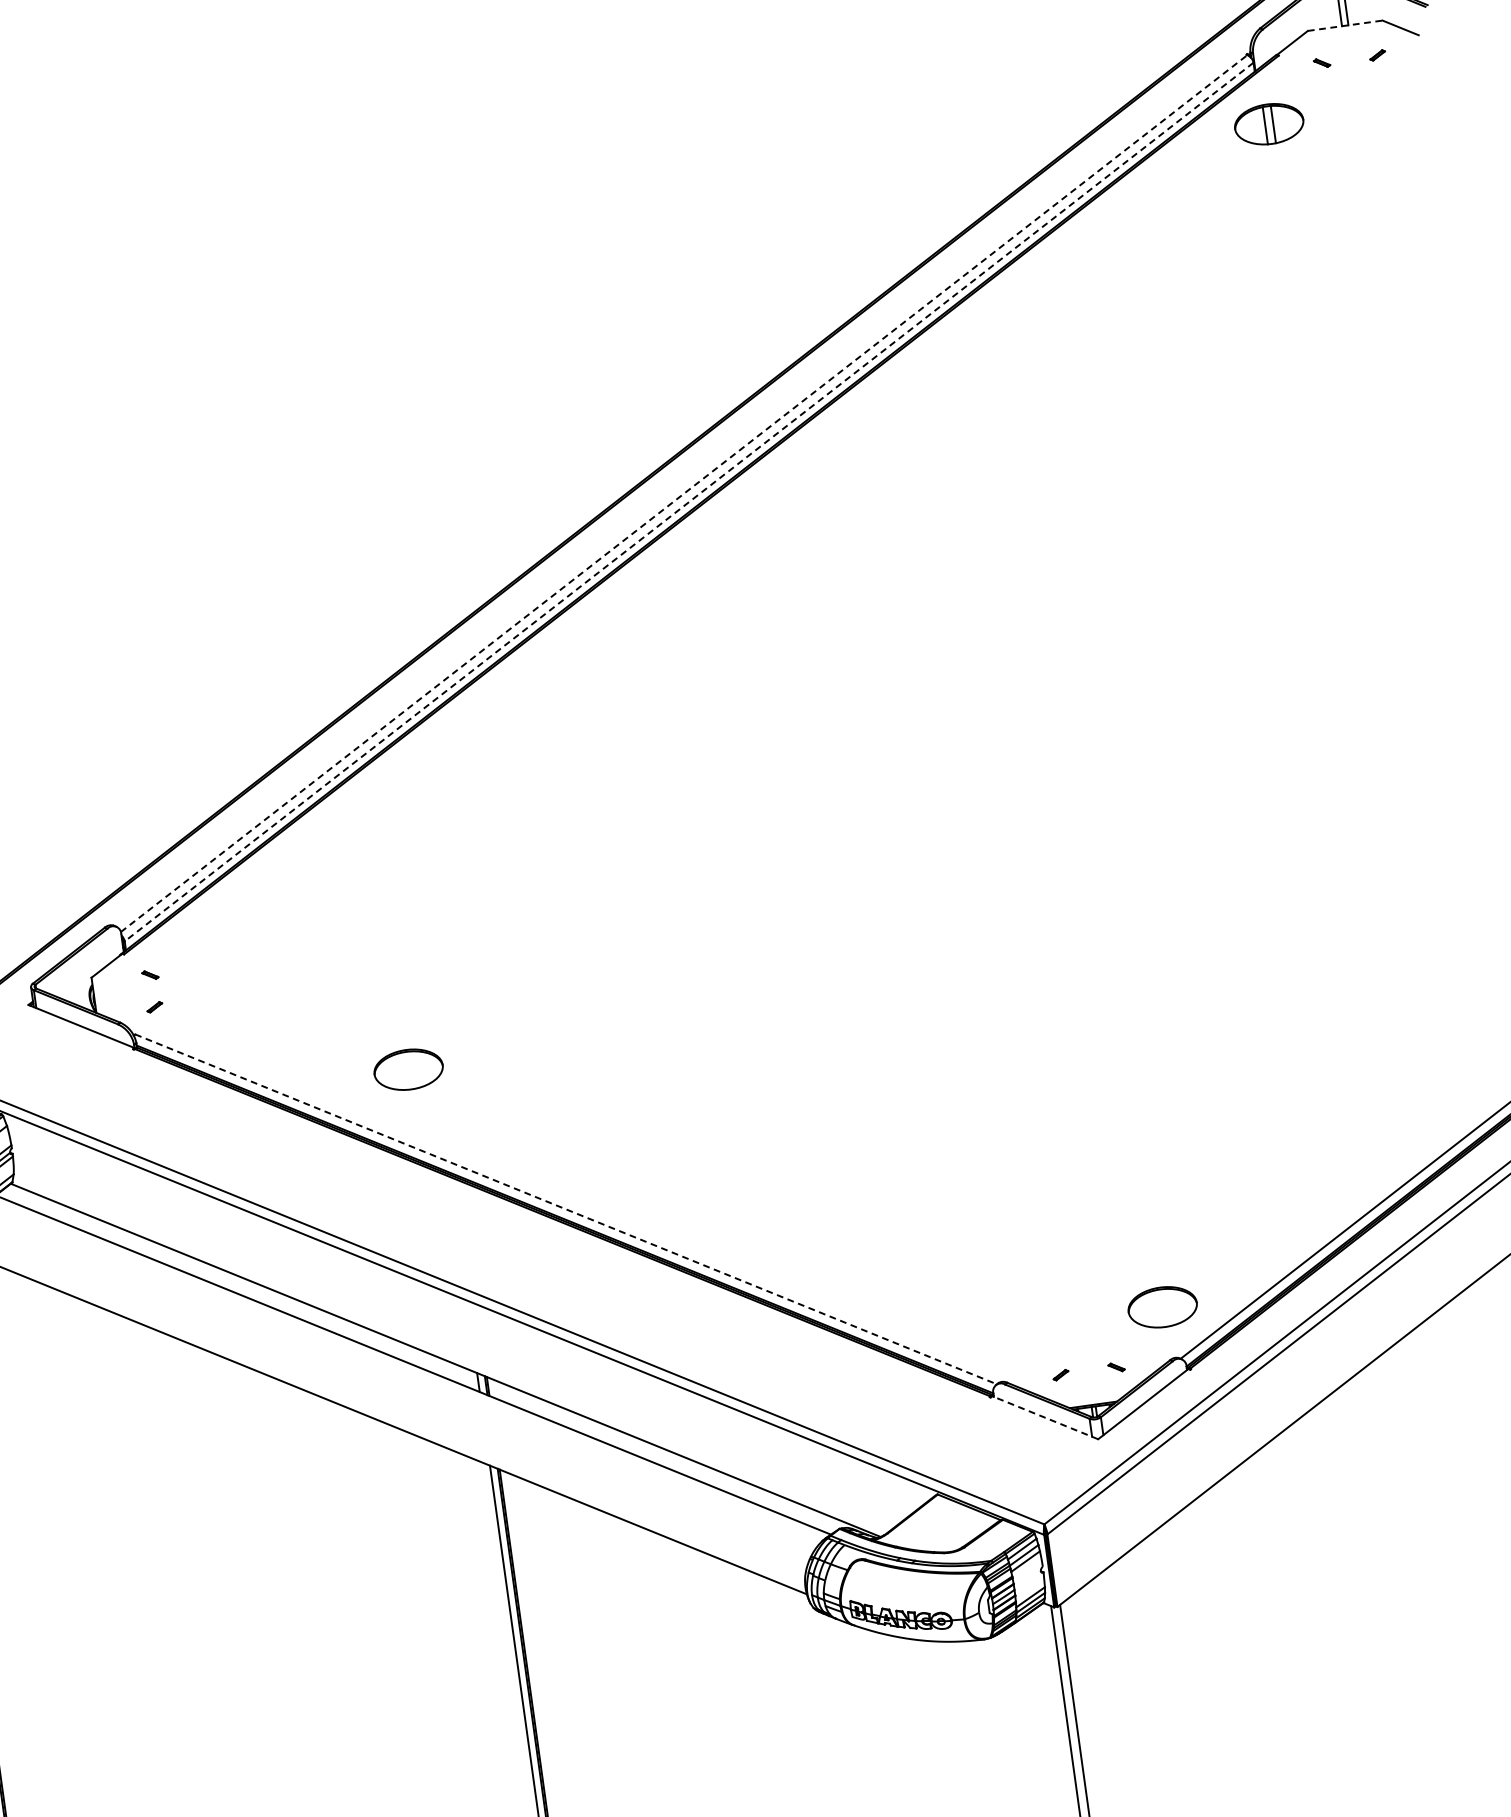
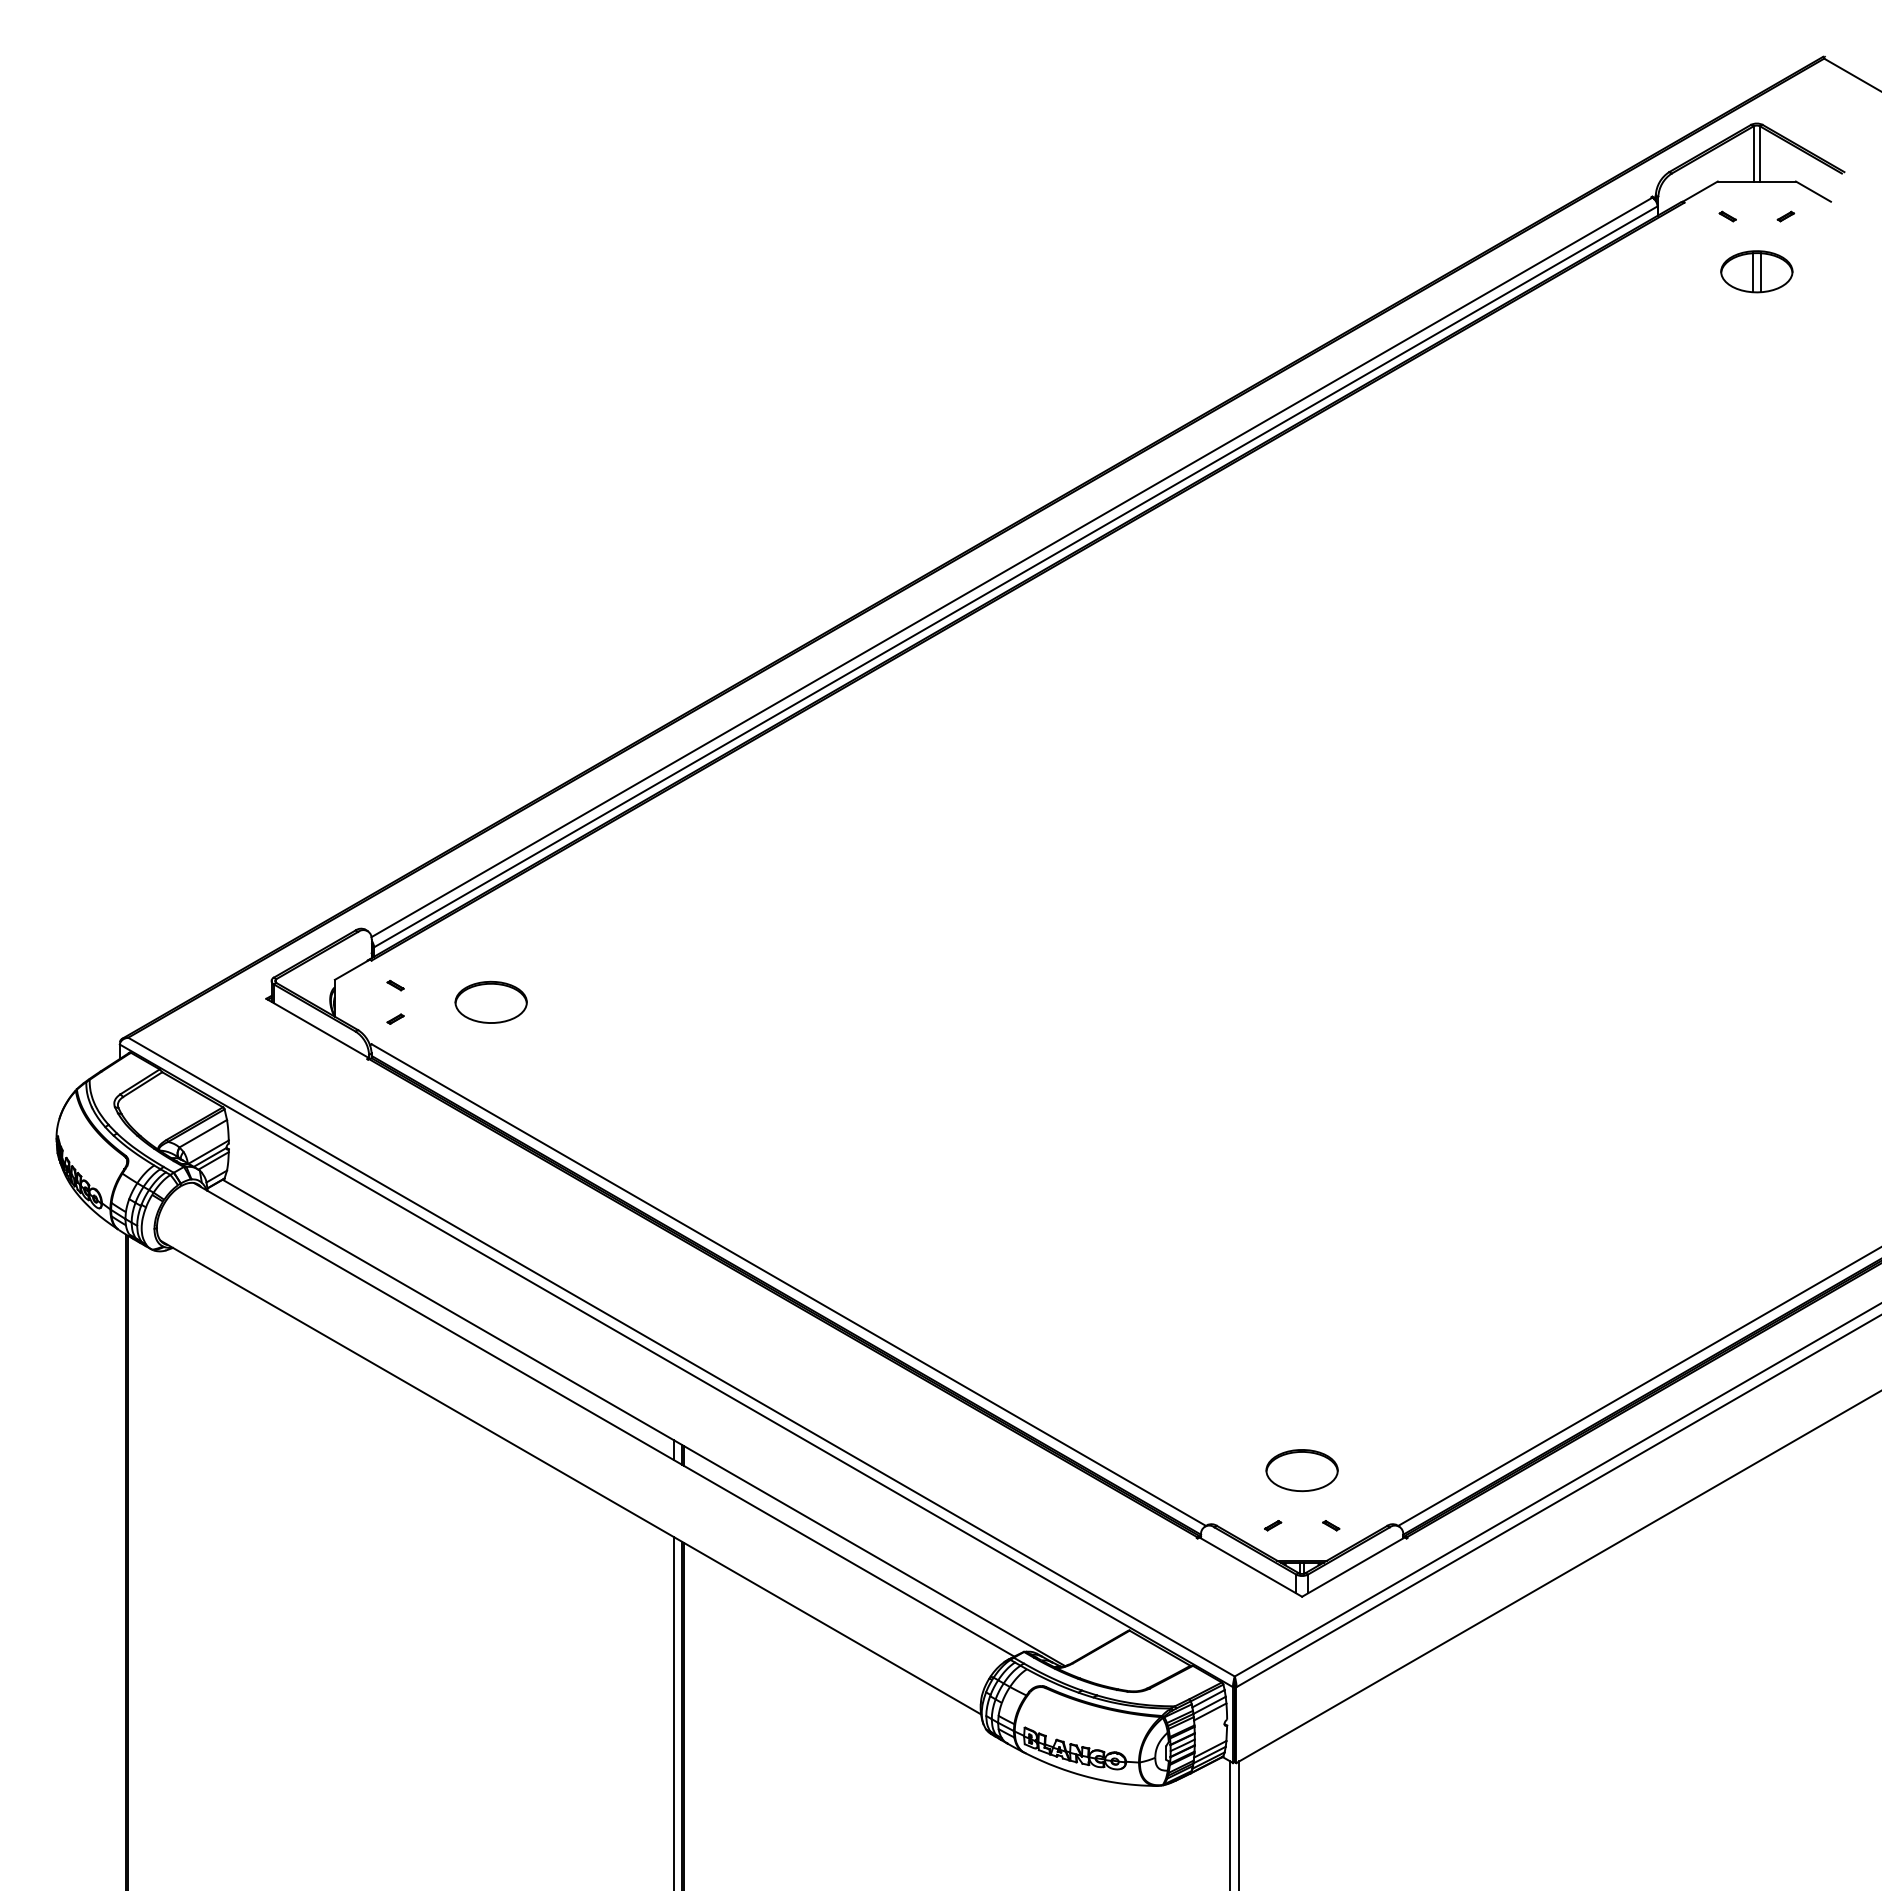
line: (1345, 25) -> (1757, 181), dashed -> solid
part: (1268, 124) -> (1756, 271), moved
line: (683, 493) -> (1011, 567), dashed -> solid
line: (688, 501) -> (1015, 576), dashed -> solid
part: (407, 1068) -> (490, 1001), moved
line: (565, 1209) -> (788, 1285), dashed -> solid
part: (1162, 1307) -> (1301, 1470), moved
line: (1044, 1417) -> (1250, 1566), dashed -> solid

